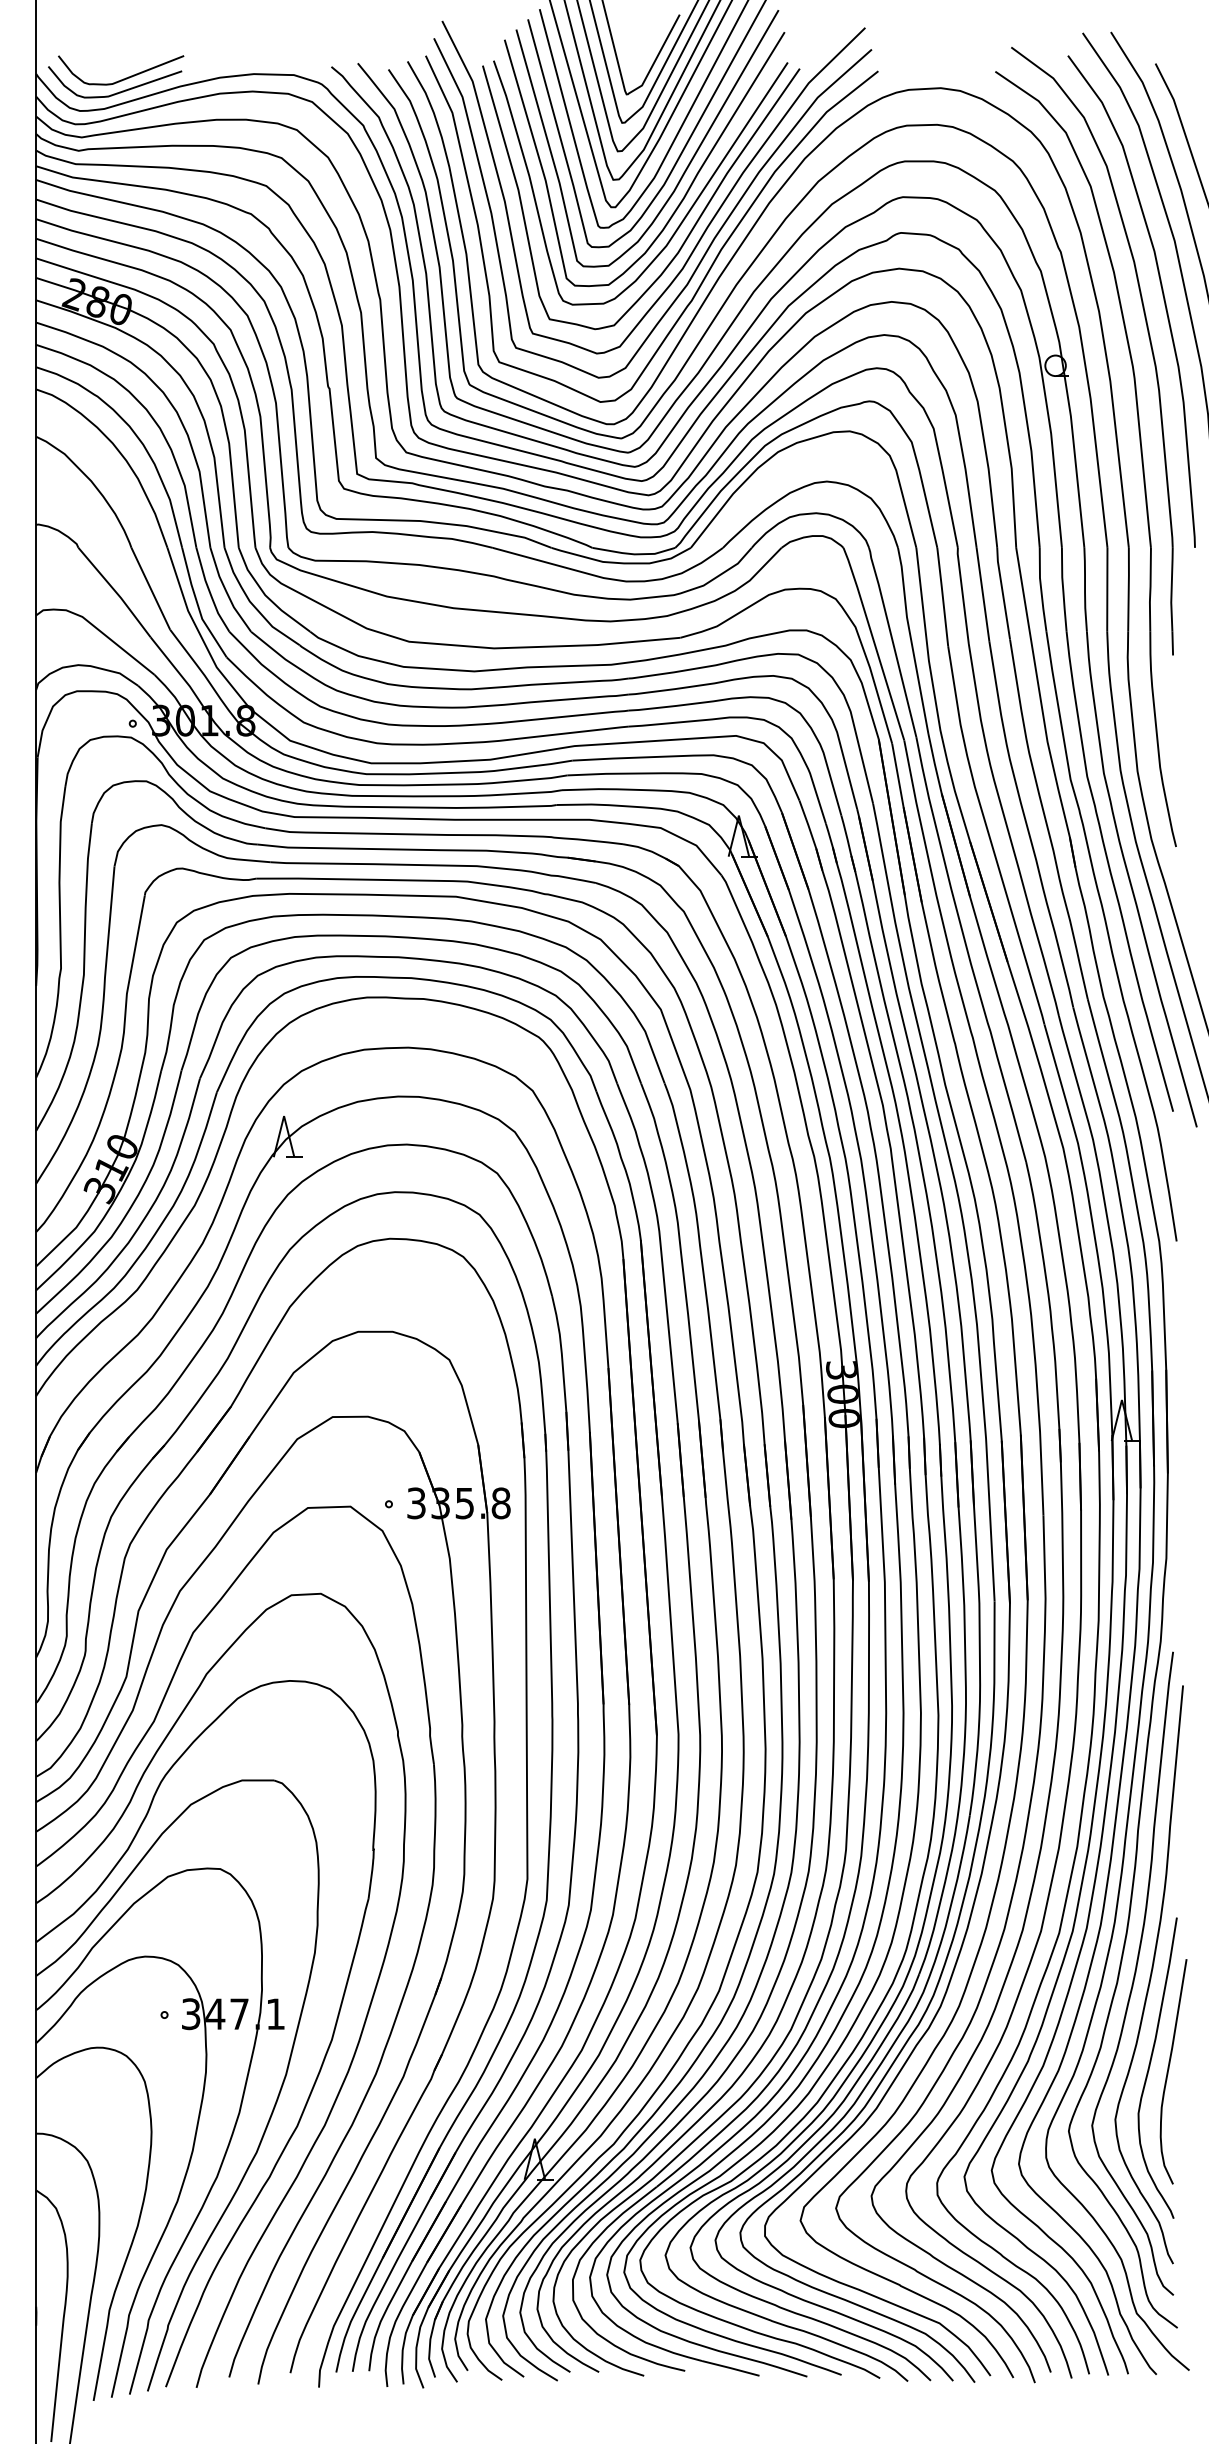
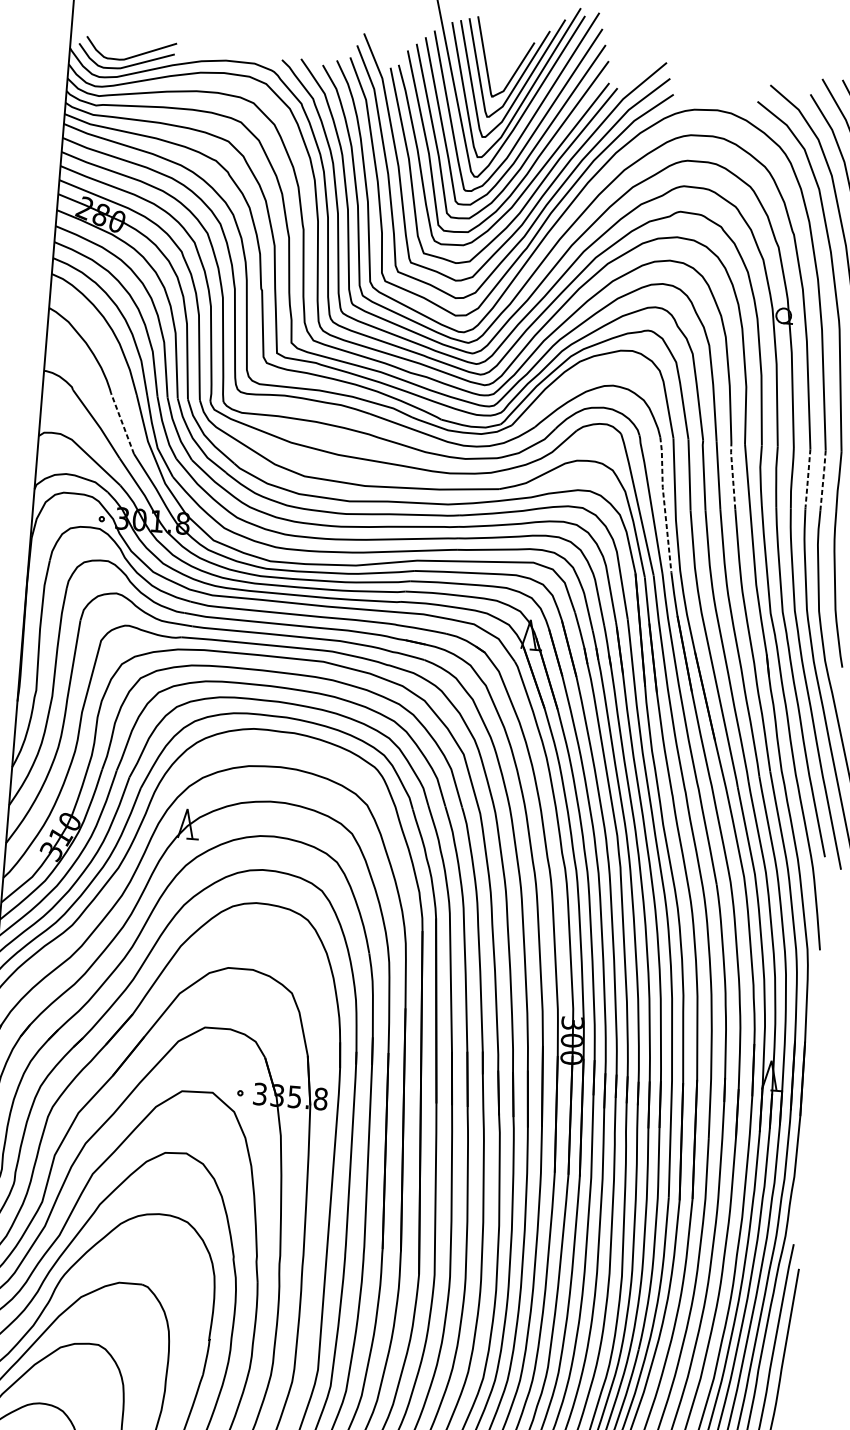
line: (150, 588) -> (122, 423), solid -> dashed
line: (1128, 589) -> (823, 480), solid -> dashed
line: (1107, 590) -> (807, 479), solid -> dashed
line: (1002, 592) -> (732, 475), solid -> dashed
line: (911, 639) -> (664, 503), solid -> dashed

